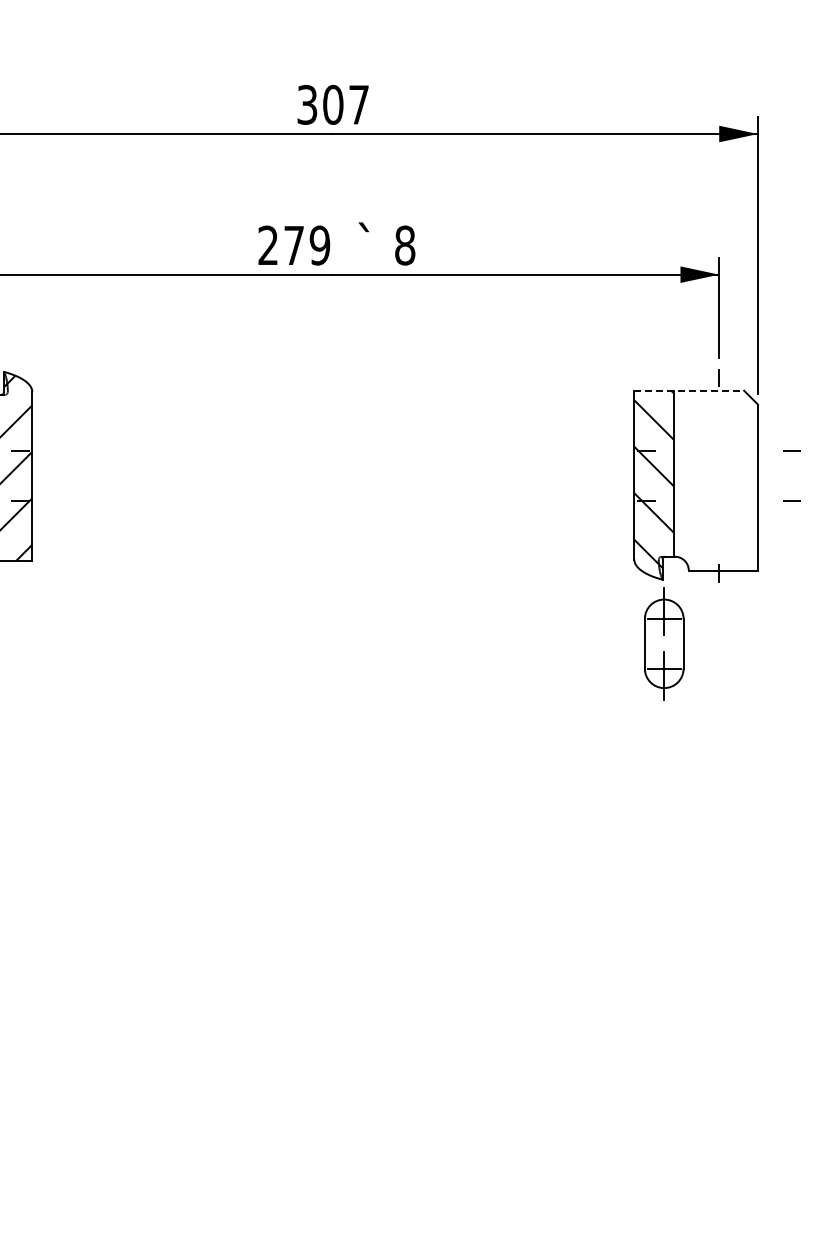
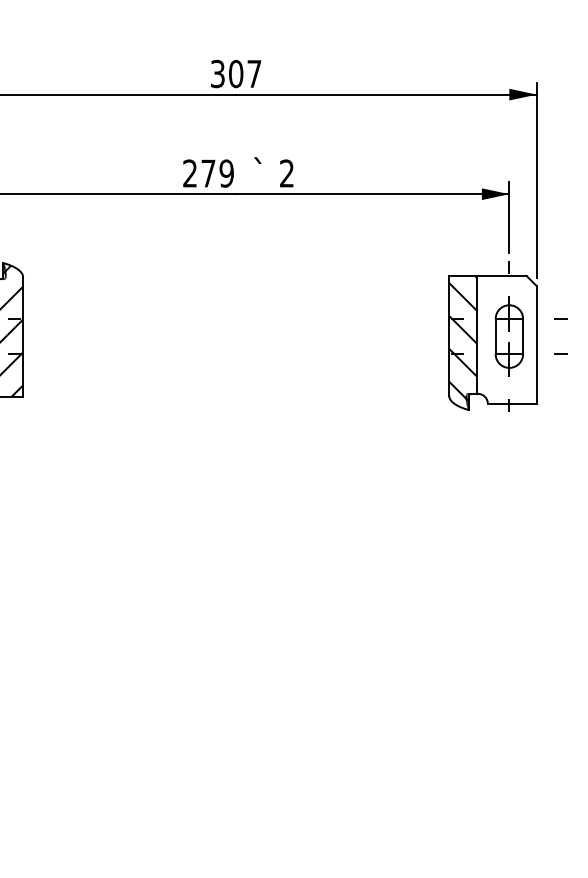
text: (405, 245) -> (287, 173), 8 -> 2
line: (689, 390) -> (488, 276), dashed -> solid
part: (664, 643) -> (509, 336), moved

